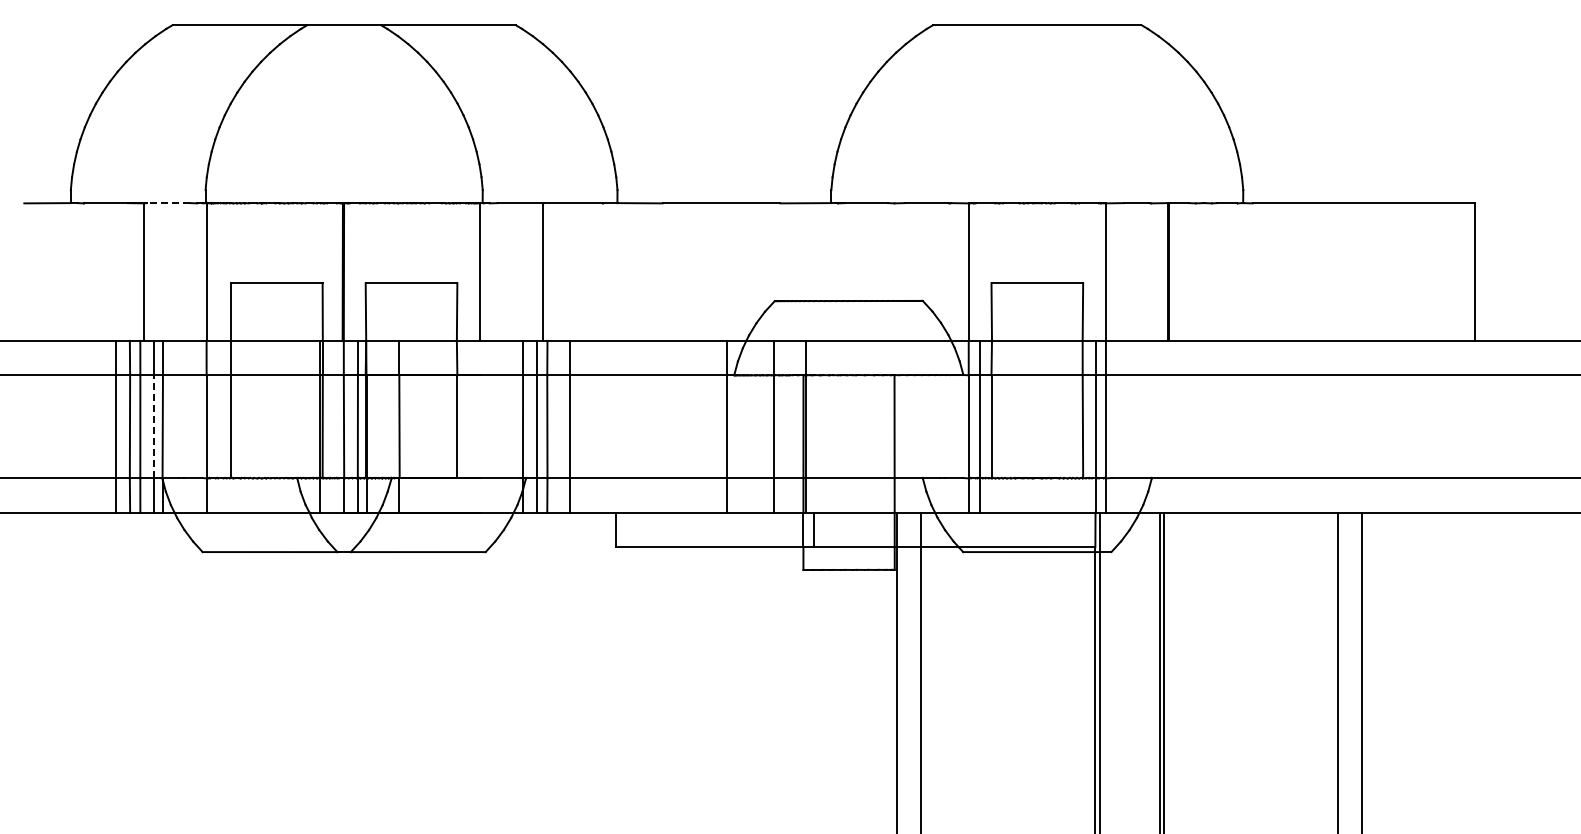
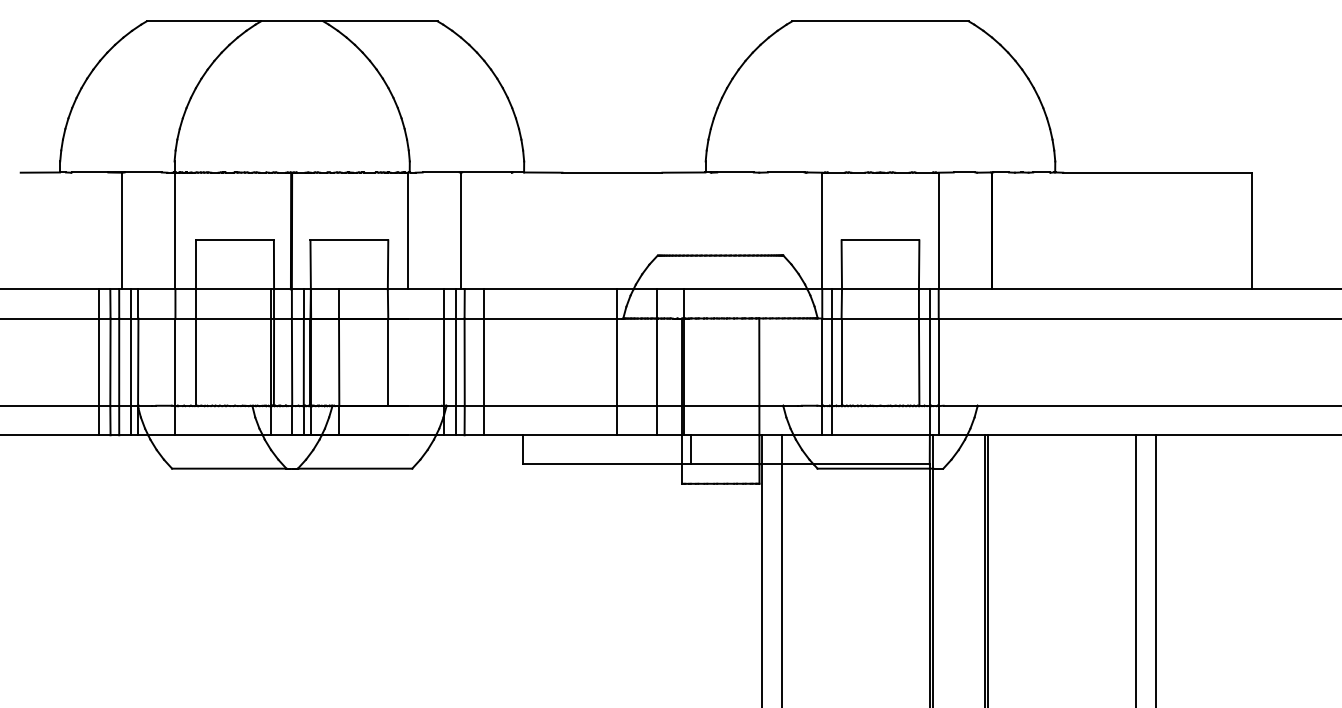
line: (168, 203) -> (143, 172), dashed -> solid
line: (154, 426) -> (131, 362), dashed -> solid

